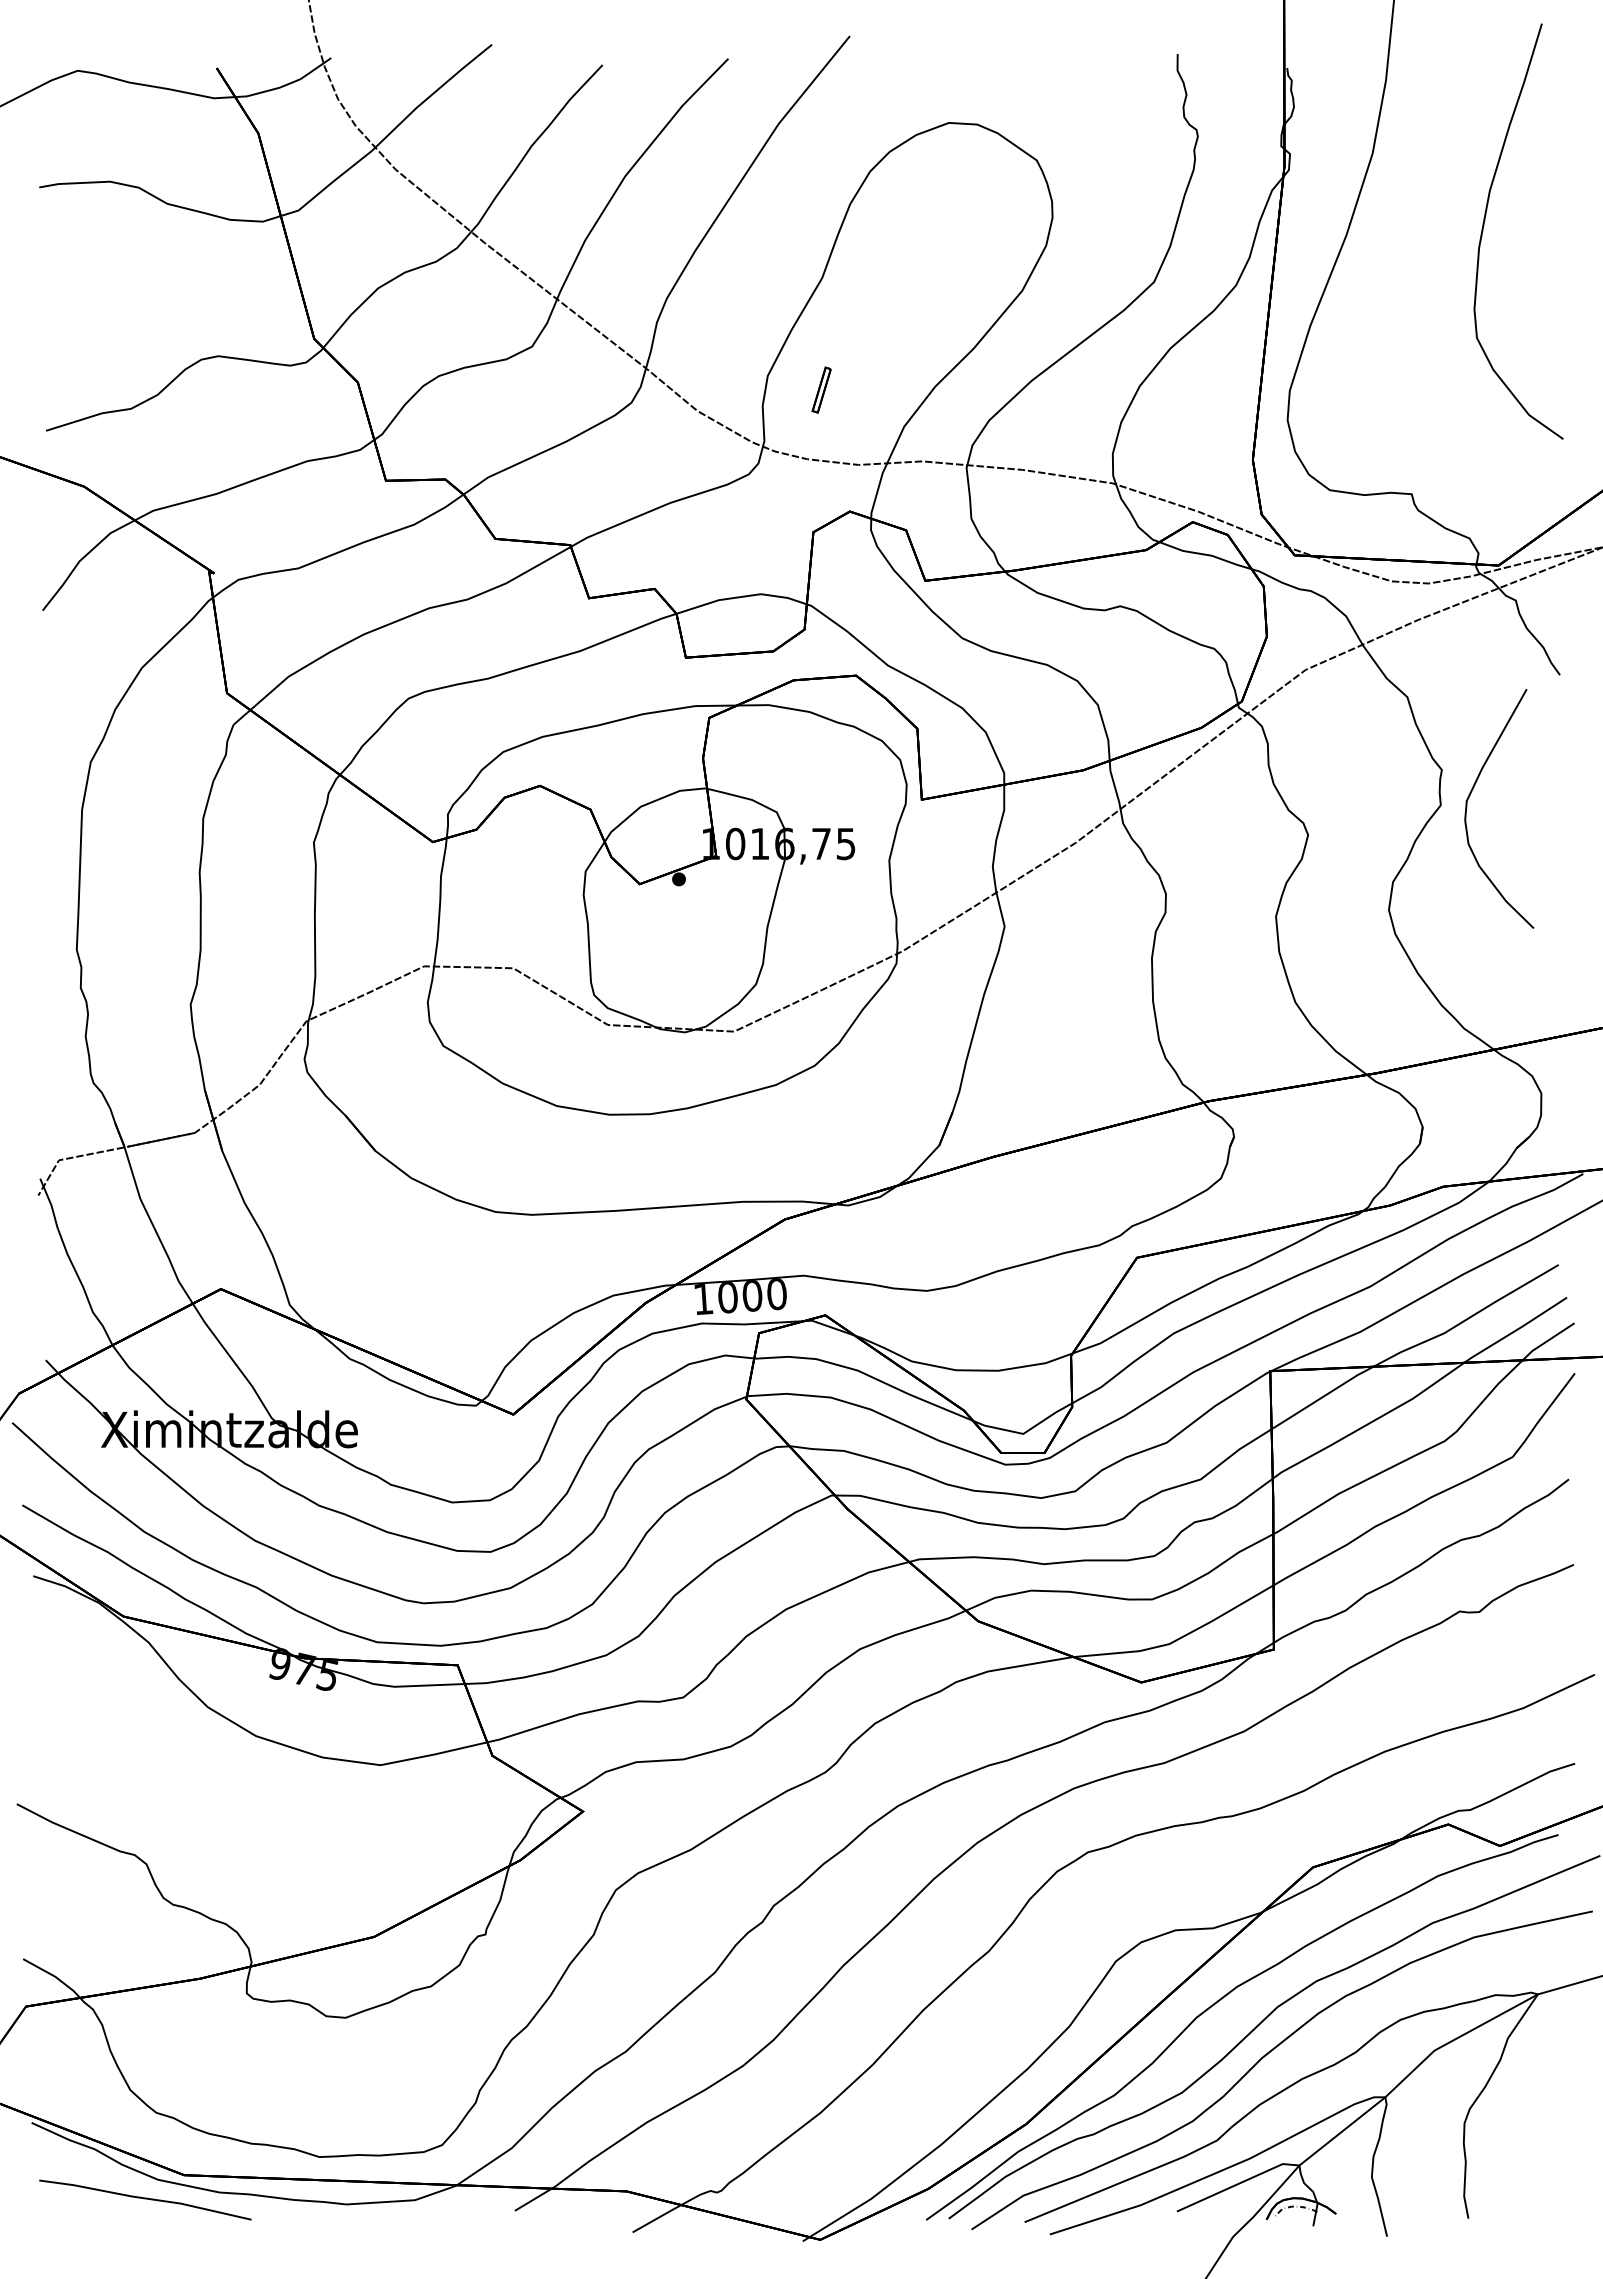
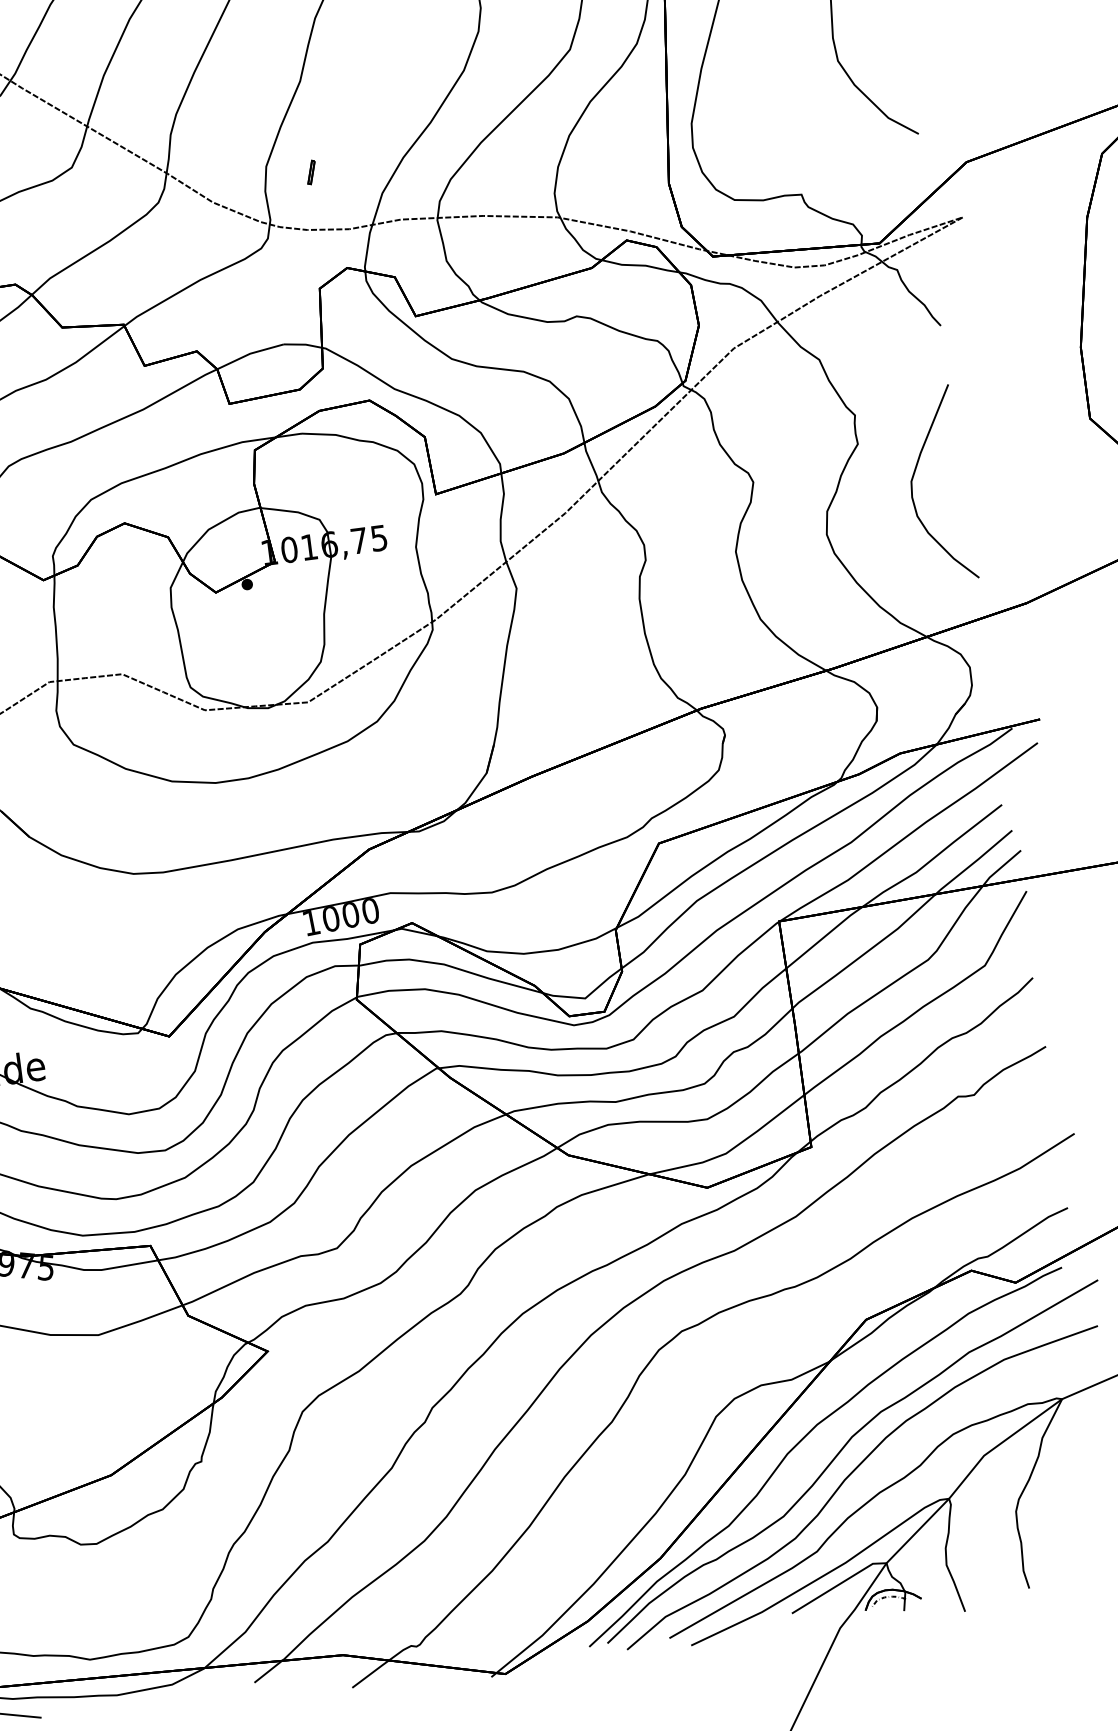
part: (821, 390) -> (311, 172), size x0.62
curve: (1471, 793) -> (914, 474), moved

